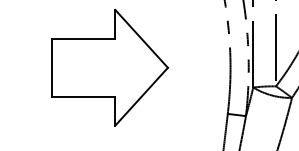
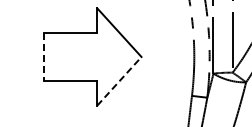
line: (52, 68) -> (44, 57), solid -> dashed
line: (141, 96) -> (119, 81), solid -> dashed

